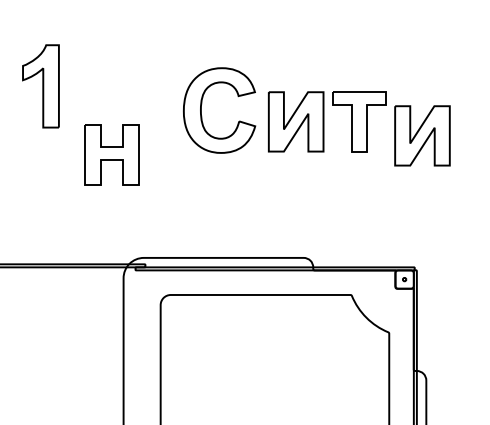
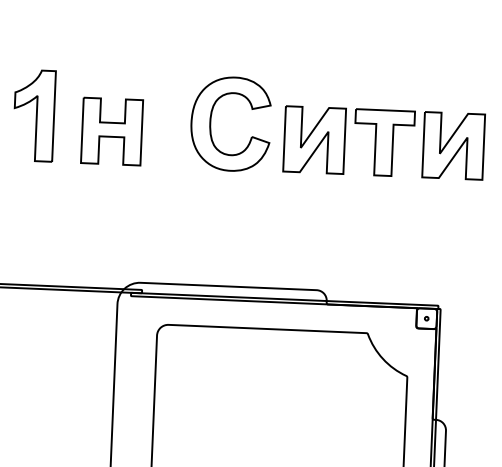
part: (40, 86) -> (33, 115), moved
part: (422, 135) -> (453, 145), moved
part: (111, 154) -> (111, 131), moved

